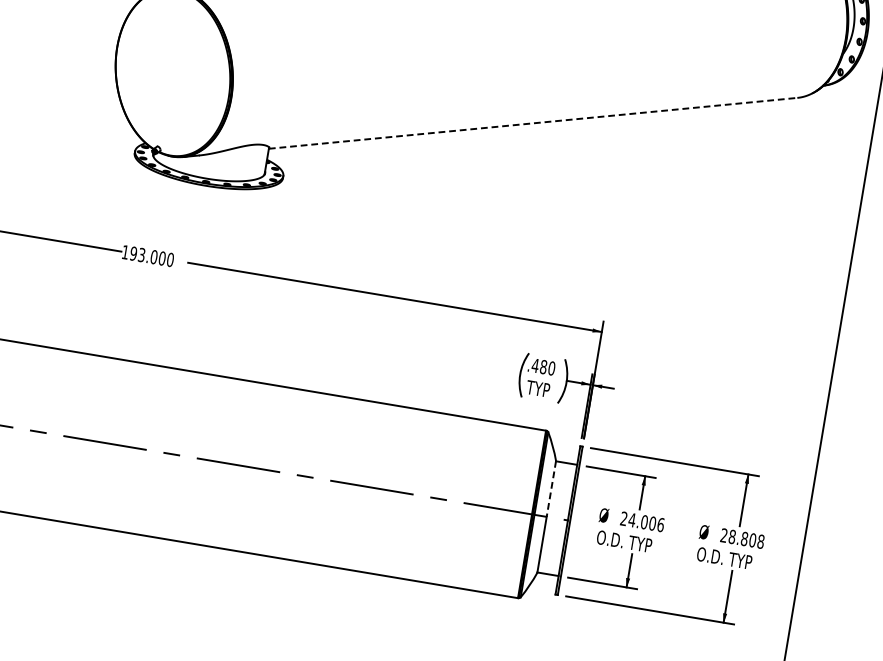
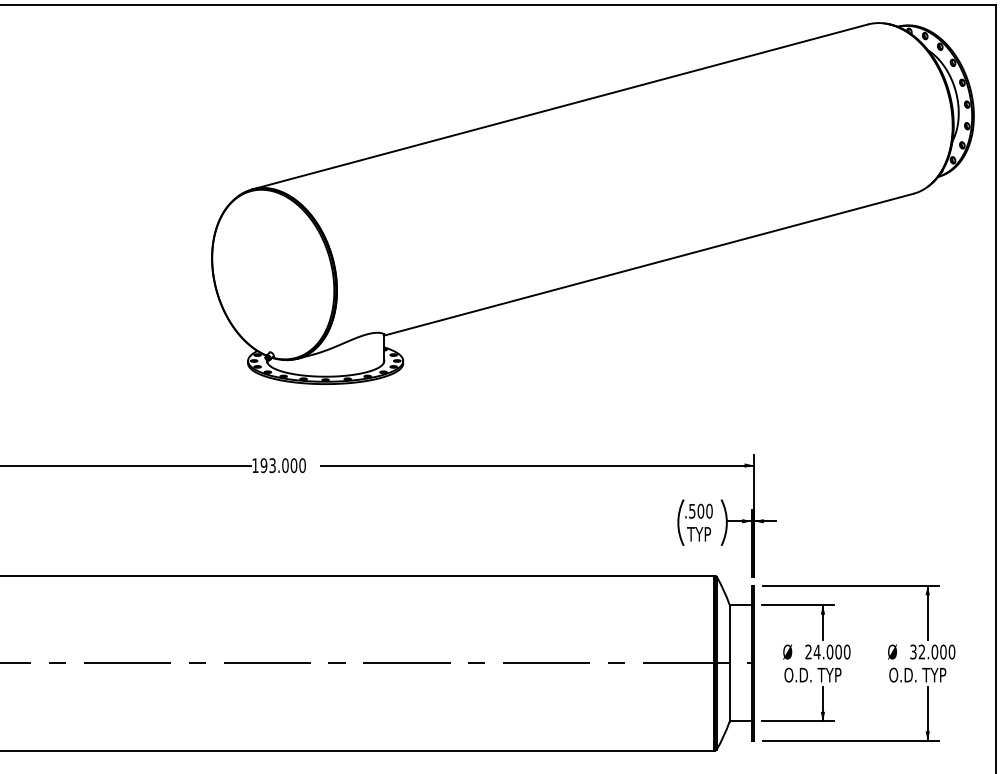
line: (533, 123) -> (649, 264), dashed -> solid
text: (539, 366) -> (696, 511), .480 -> .500
line: (551, 489) -> (729, 634), dashed -> solid
text: (661, 524) -> (847, 651), 24.006 -> 24.000
text: (742, 538) -> (932, 651), 28.808 -> 32.000

